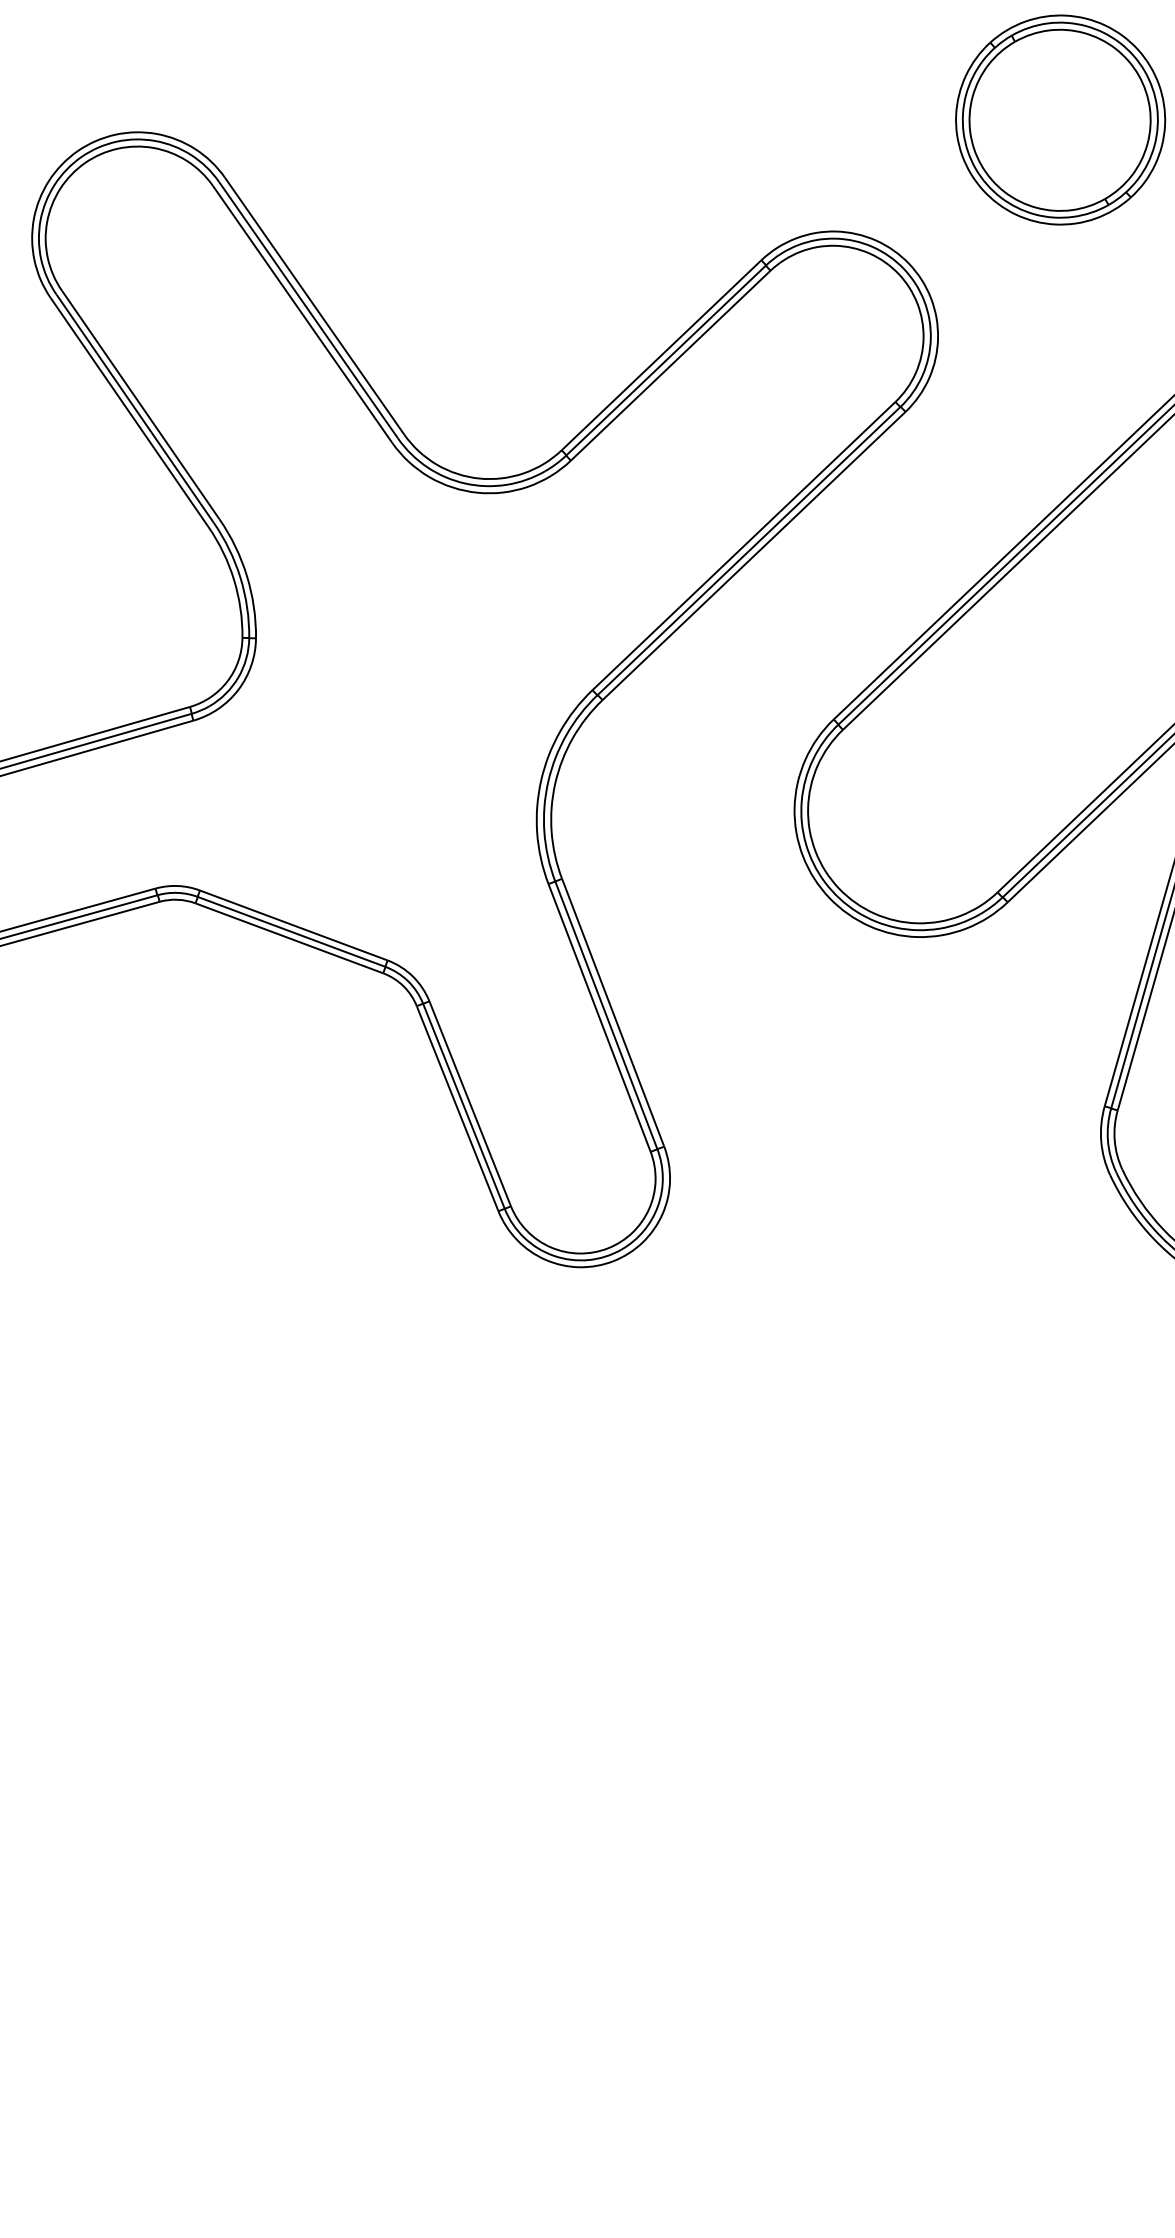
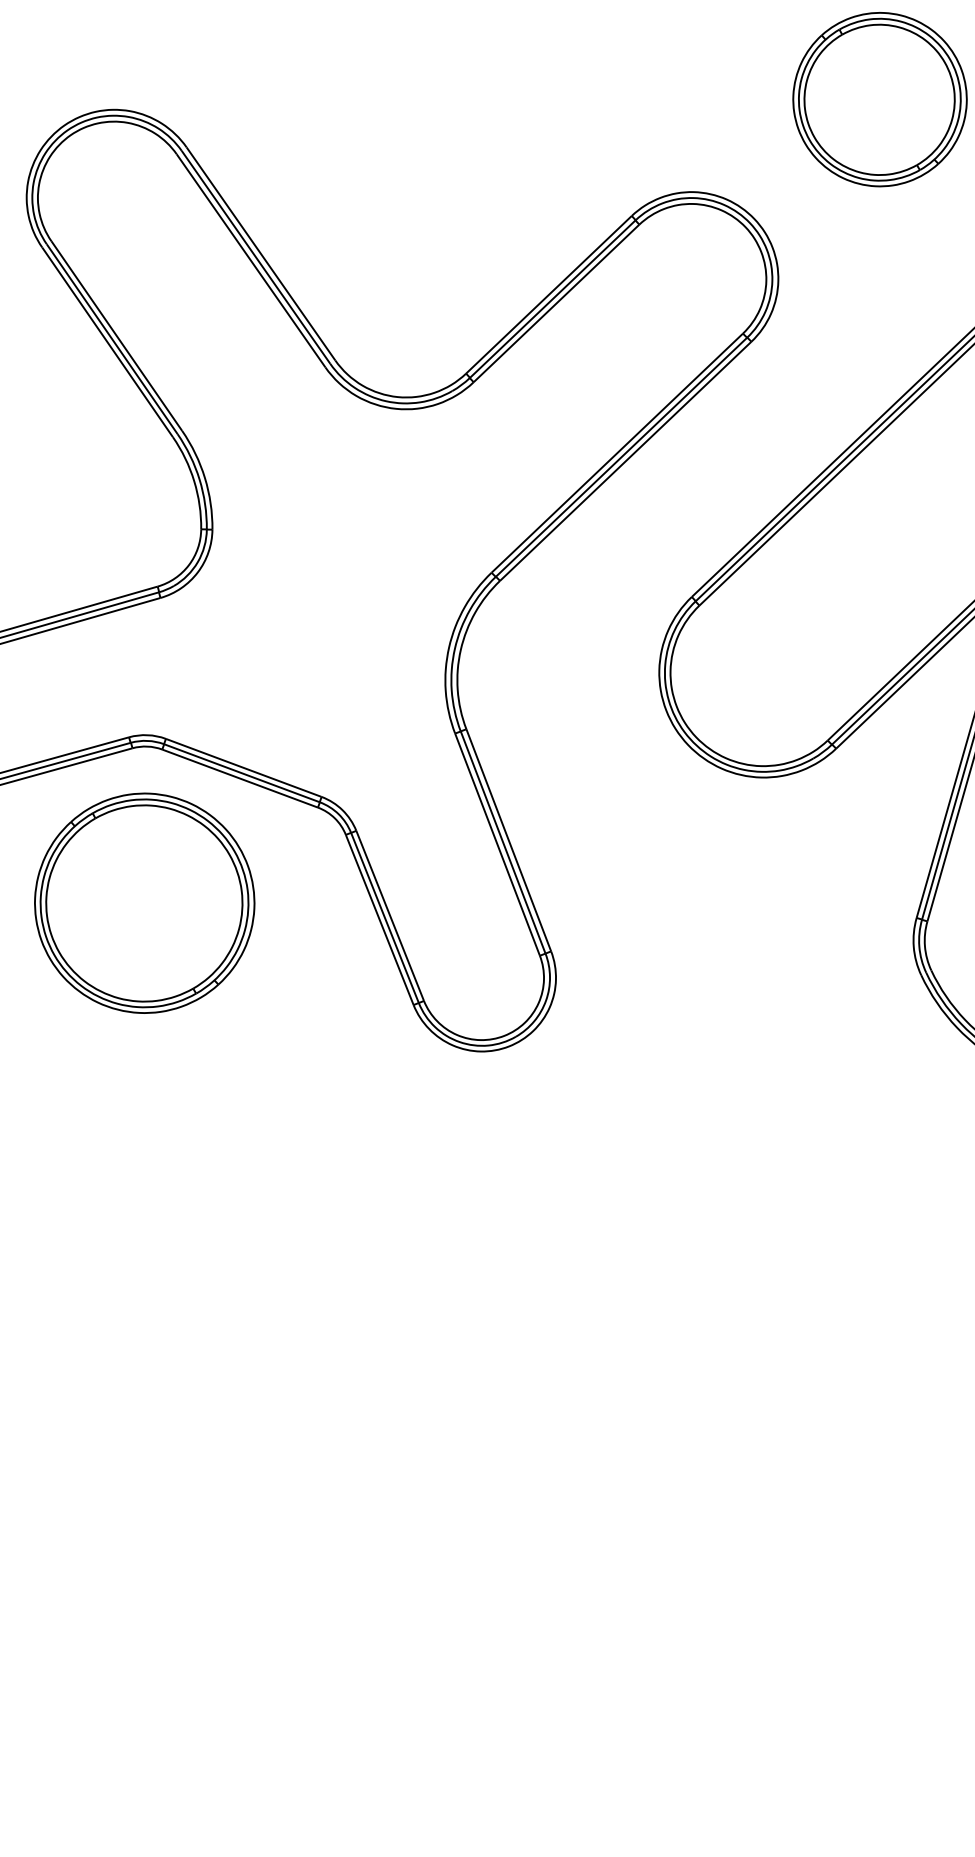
part: (174, 1087) -> (144, 902), added

